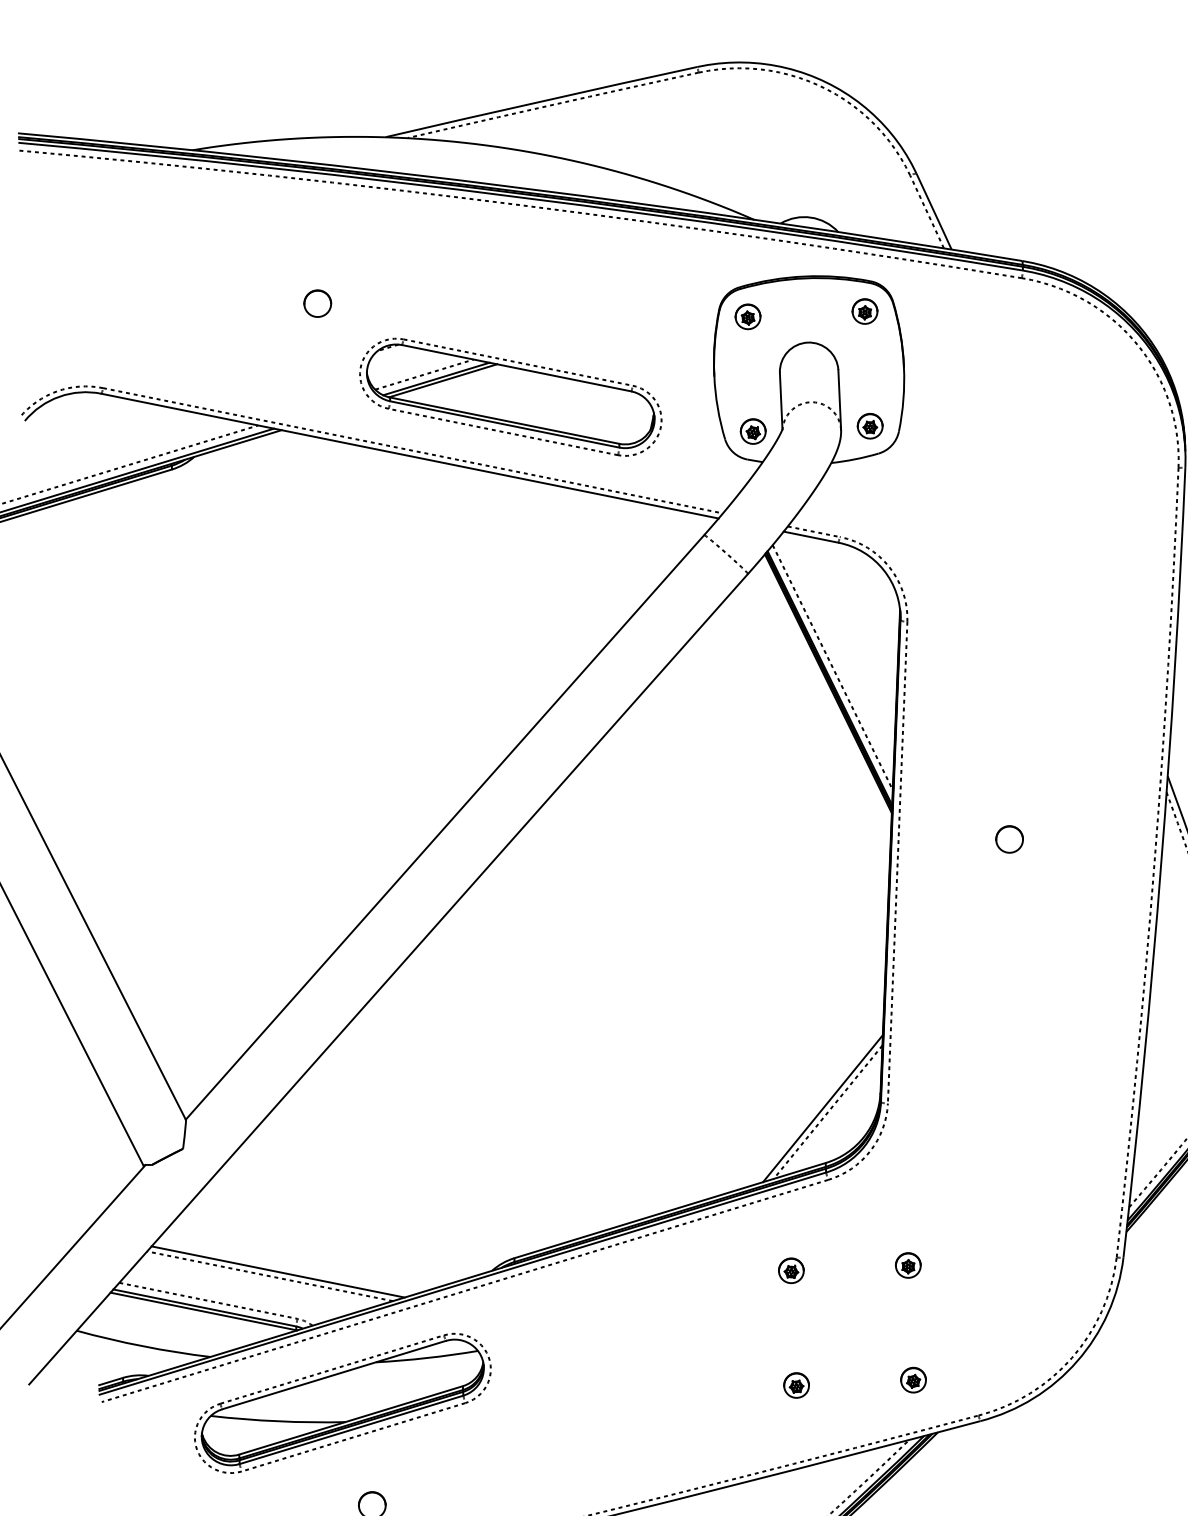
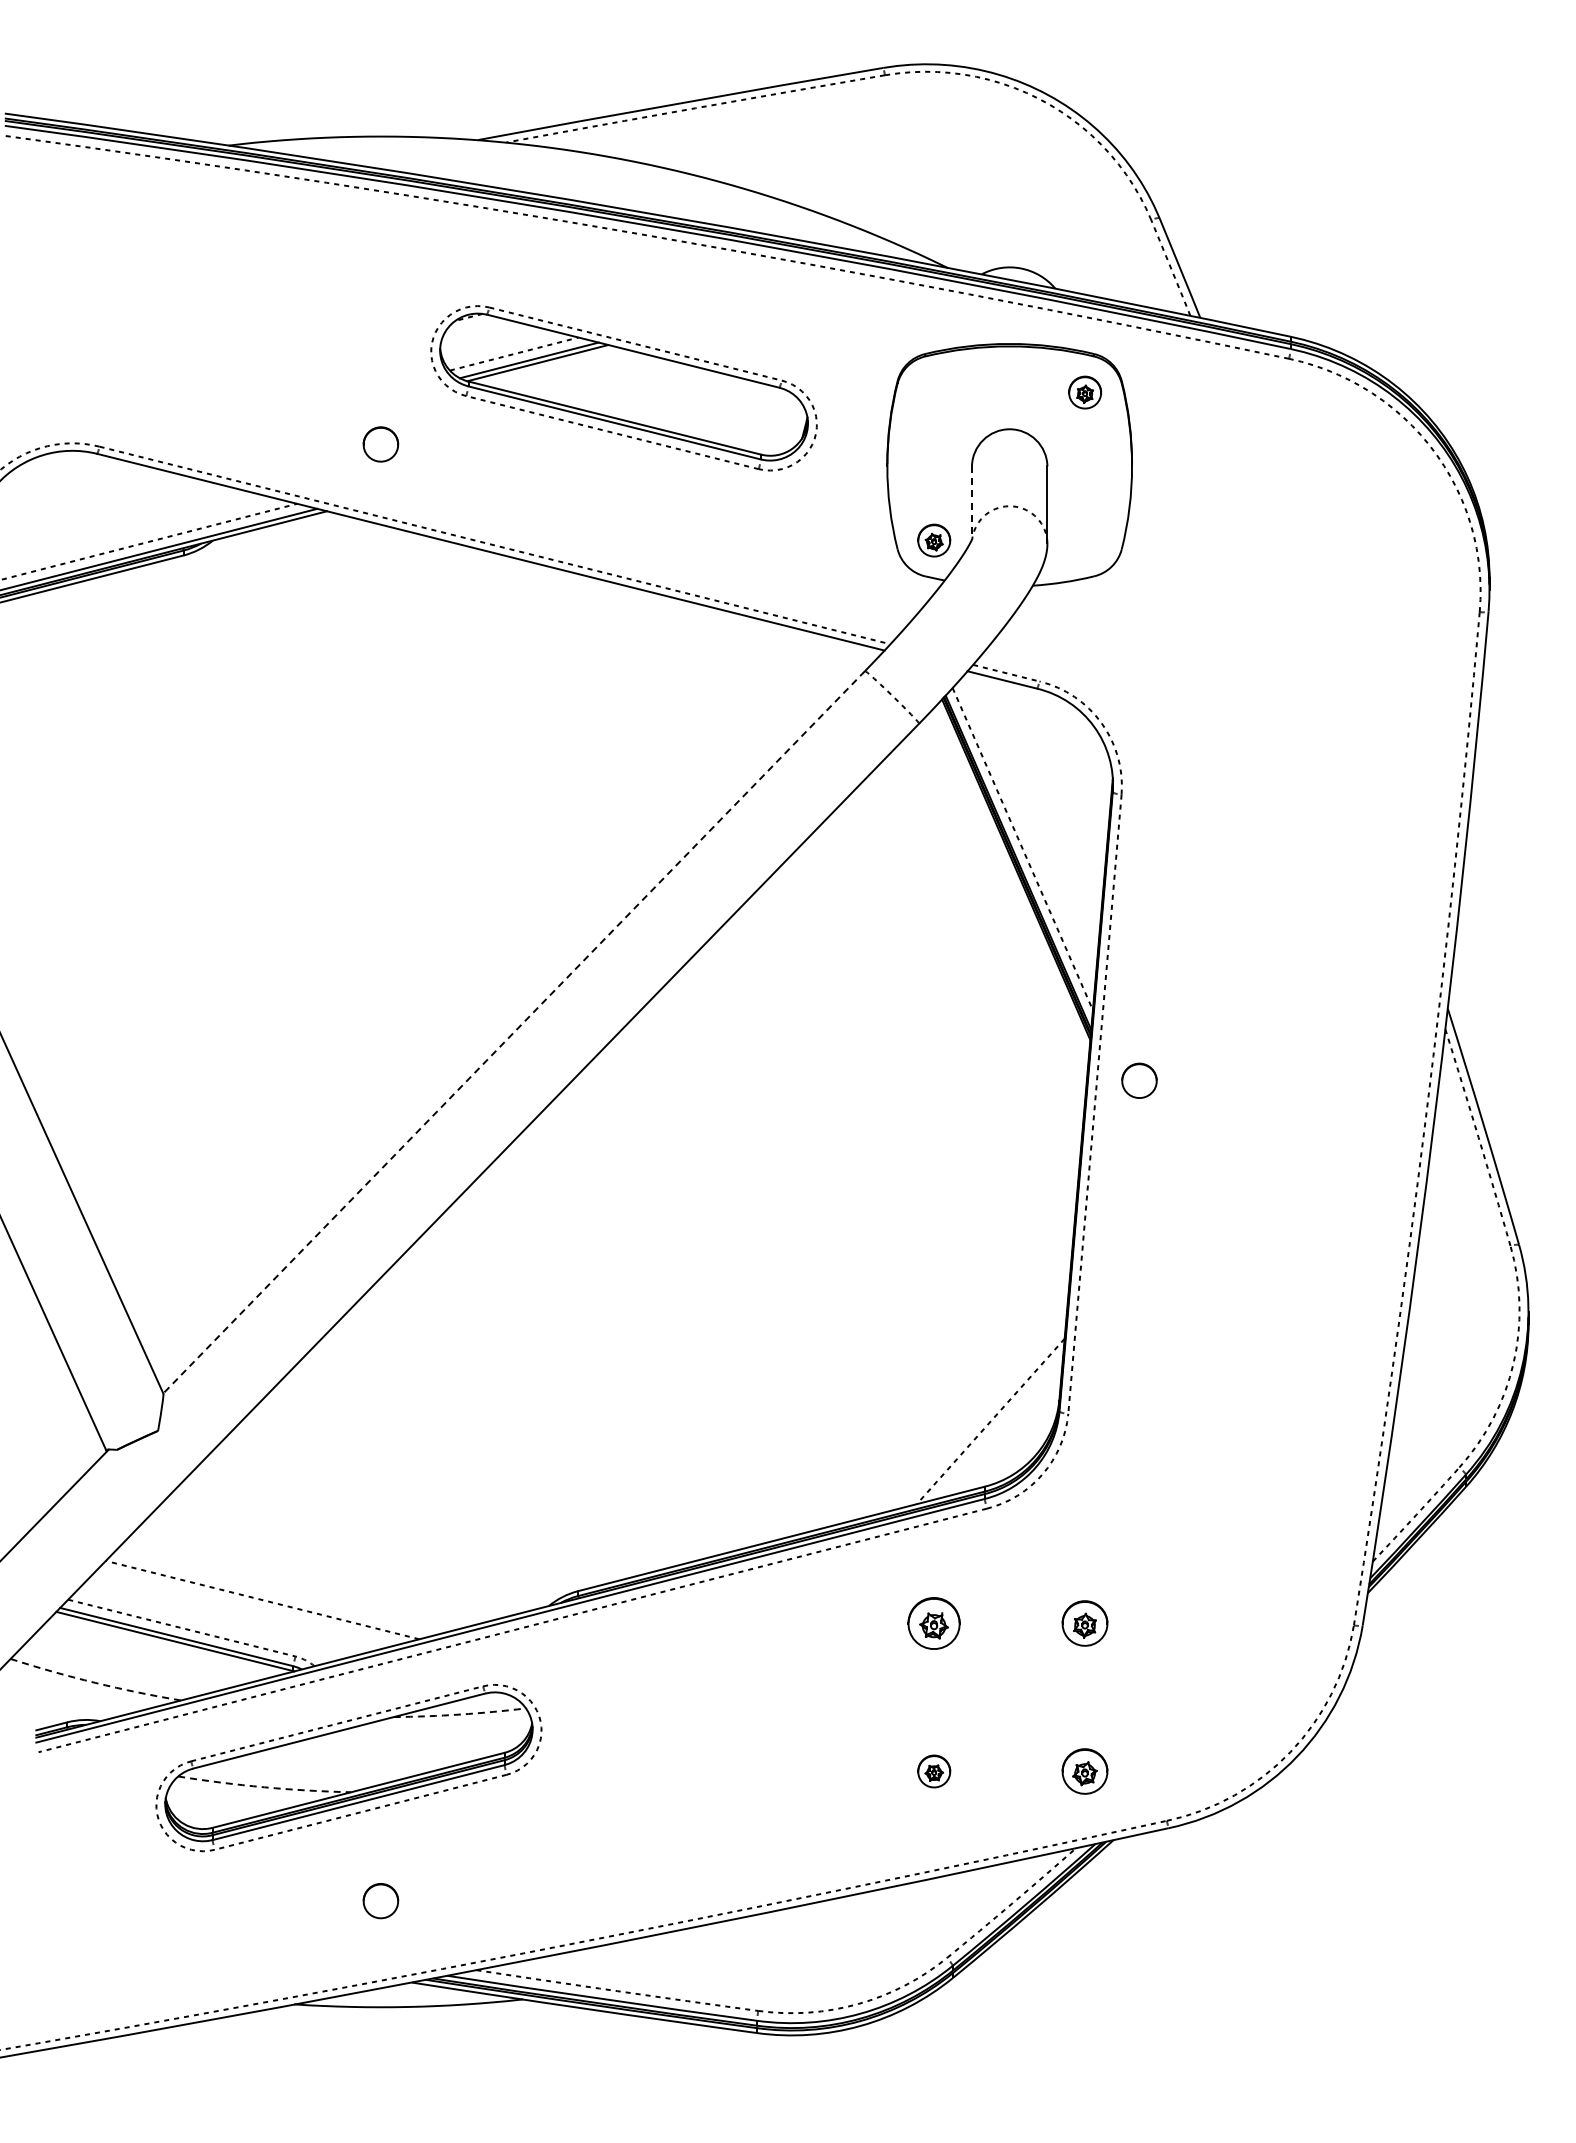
part: (317, 303) -> (380, 444), moved
part: (748, 316) -> (934, 392), removed
part: (510, 397) -> (623, 388), moved
line: (780, 401) -> (971, 503), solid -> dashed
part: (870, 426) -> (1085, 540), removed
line: (445, 827) -> (514, 1032), solid -> dashed
part: (1009, 839) -> (1139, 1080), moved
line: (822, 1108) -> (983, 1416), removed
part: (908, 1265) -> (1085, 1623), size x1.4
part: (791, 1270) -> (934, 1623), size x1.6
line: (277, 1271) -> (272, 1594), removed
arc: (143, 1346) -> (95, 1682), solid -> dashed
arc: (427, 1357) -> (460, 1714), solid -> dashed
part: (913, 1380) -> (1085, 1771), size x1.4
arc: (278, 1421) -> (264, 1787), solid -> dashed

